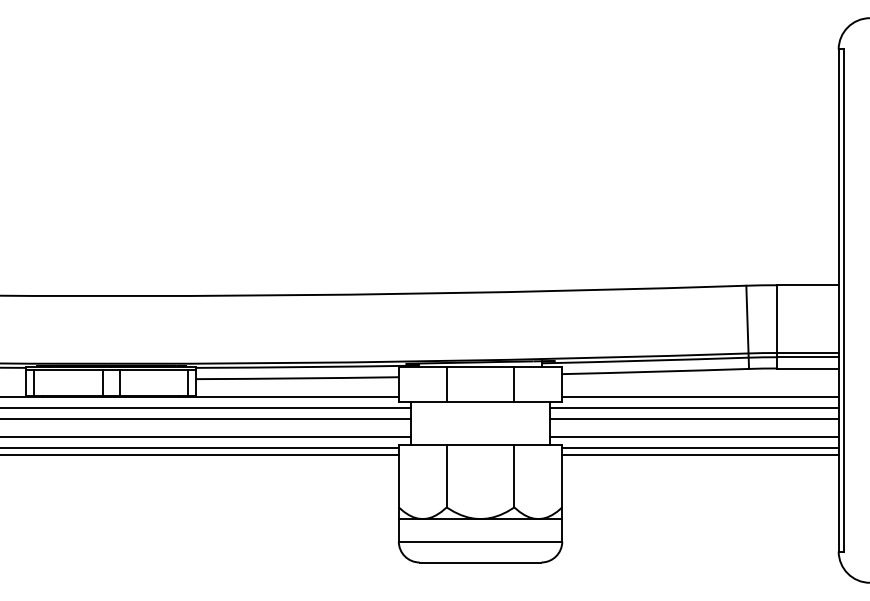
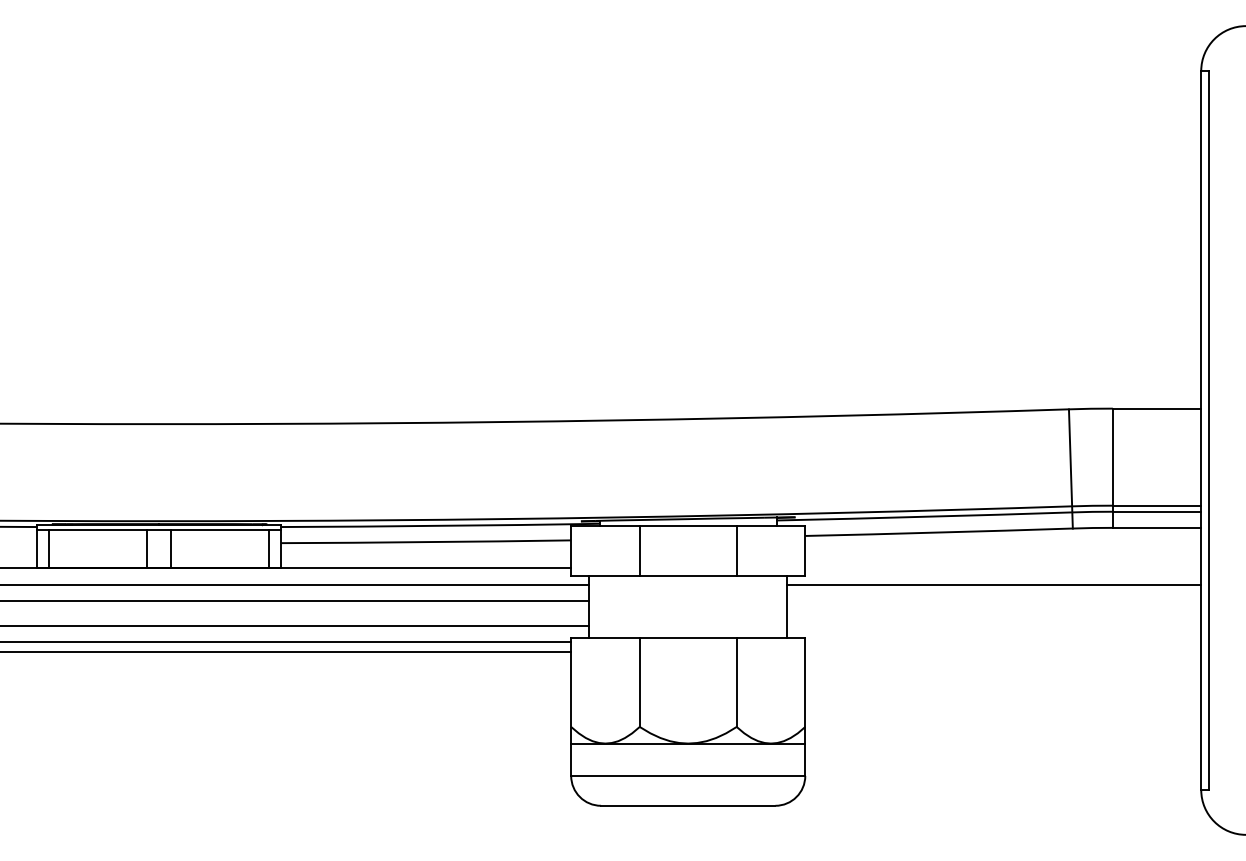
line: (700, 396) -> (1003, 568), removed
line: (693, 419) -> (993, 600), removed
line: (693, 437) -> (993, 626), removed
line: (700, 448) -> (1003, 642), removed
line: (700, 455) -> (1003, 652), removed

